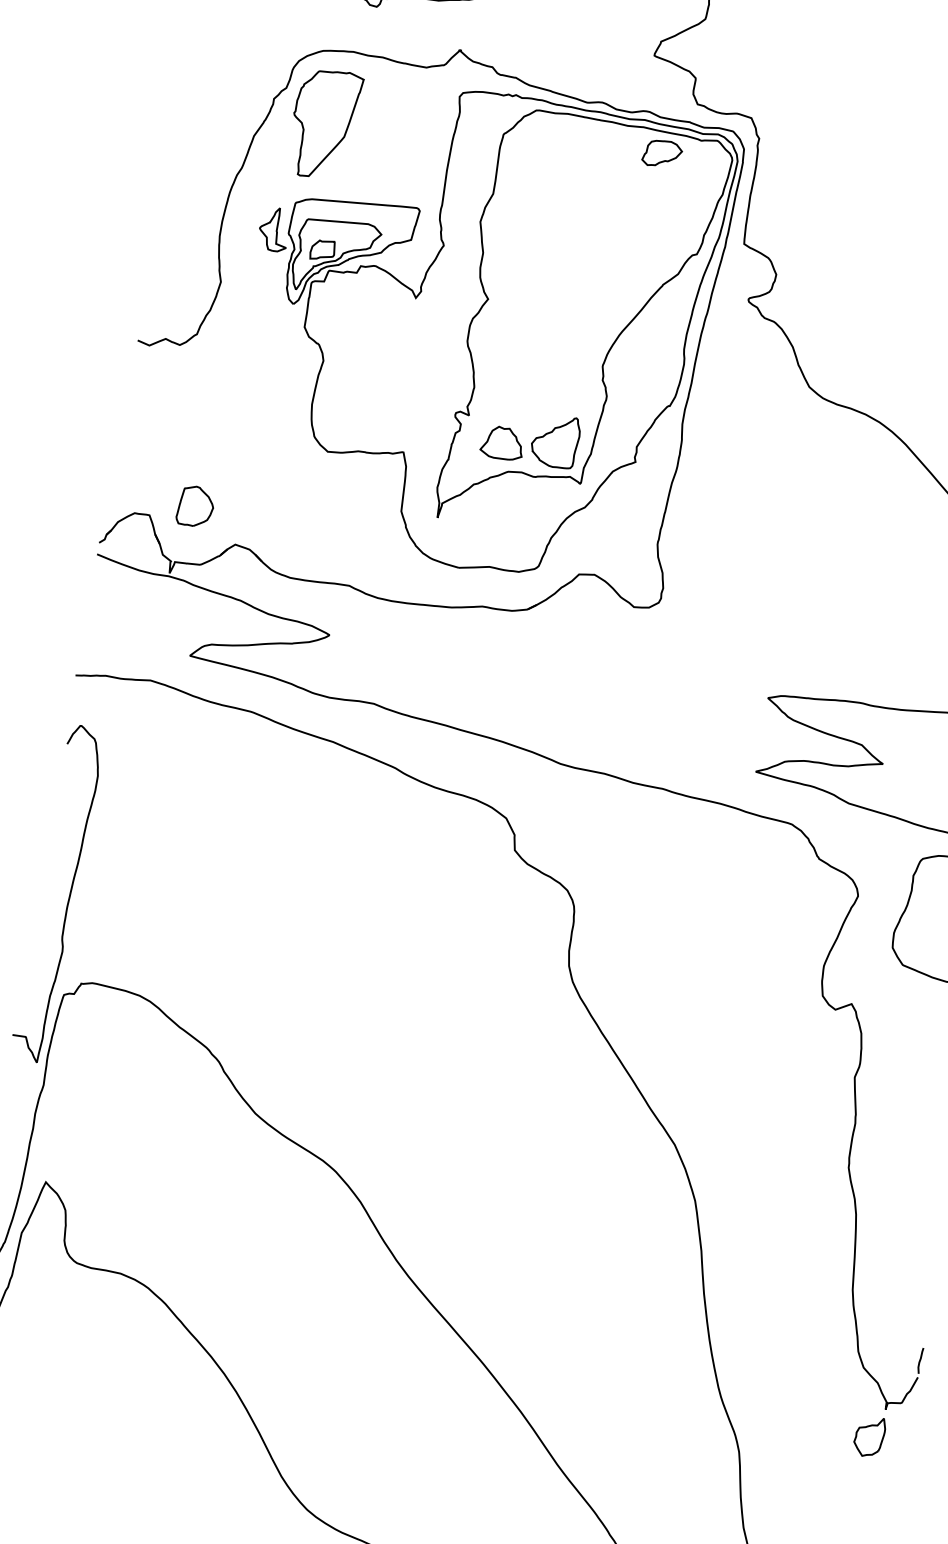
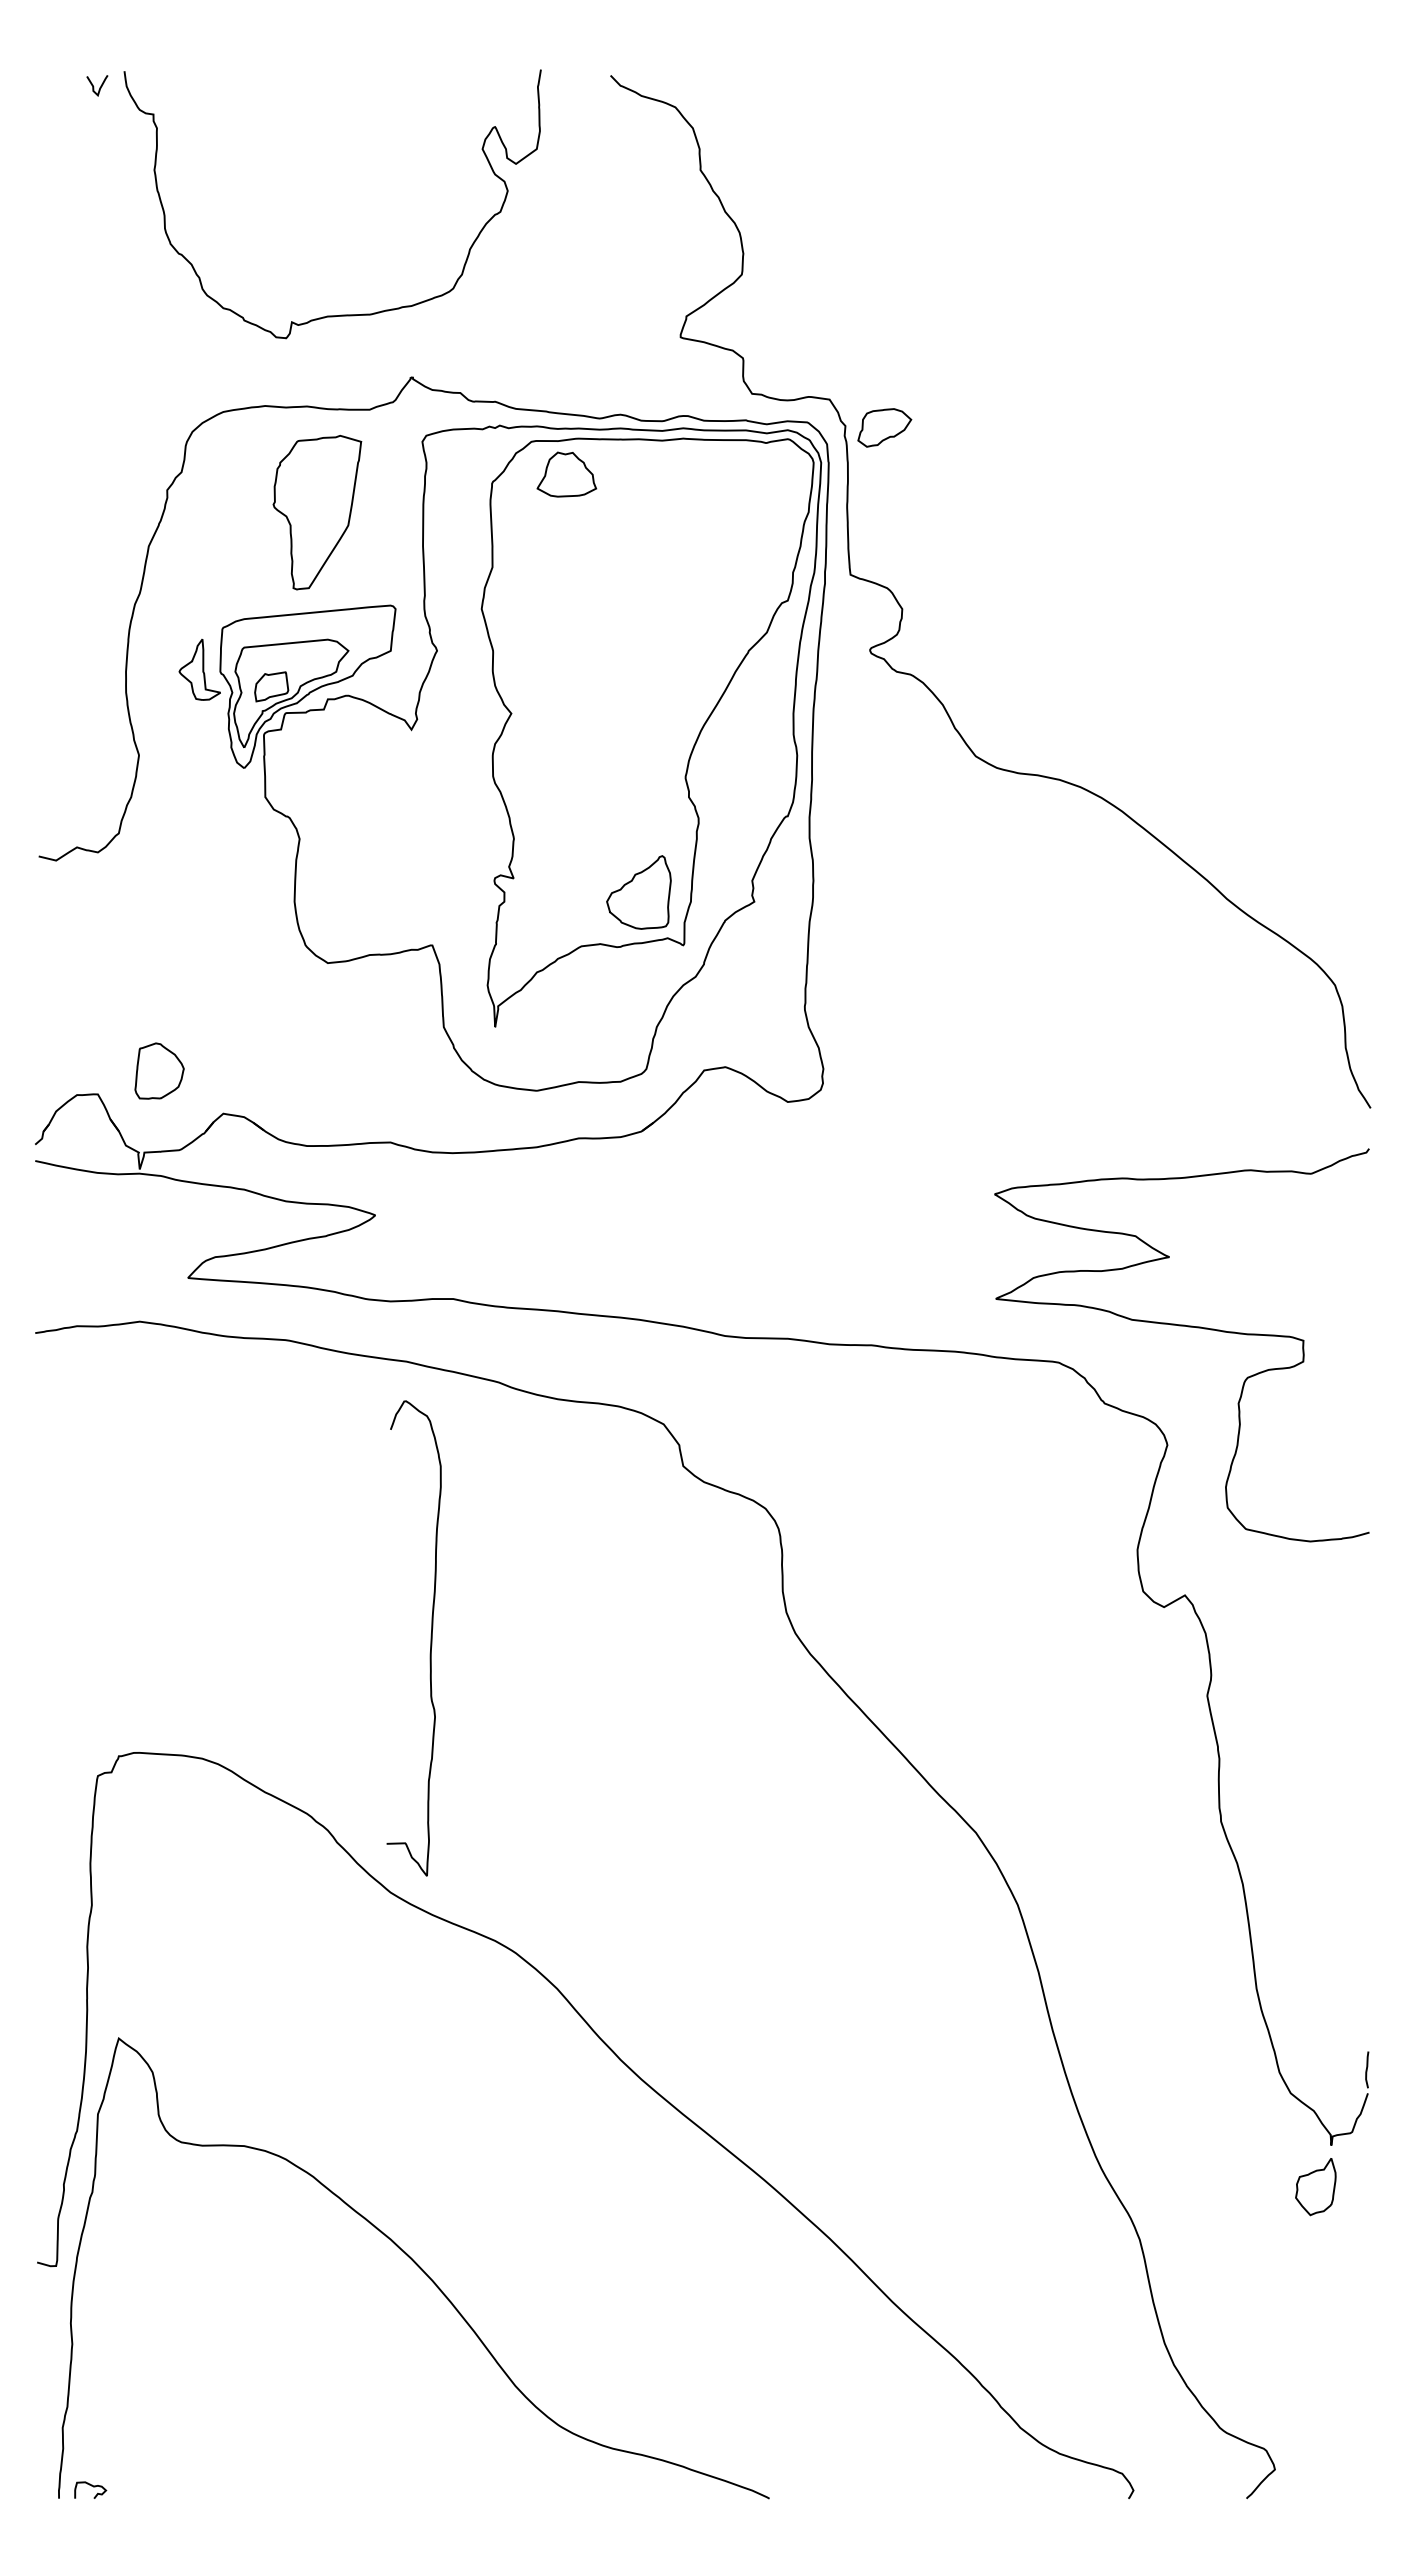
part: (324, 123) -> (317, 512), moved
part: (662, 153) -> (884, 427), moved
part: (502, 443) -> (566, 474), moved
curve: (69, 895) -> (430, 1638), moved

